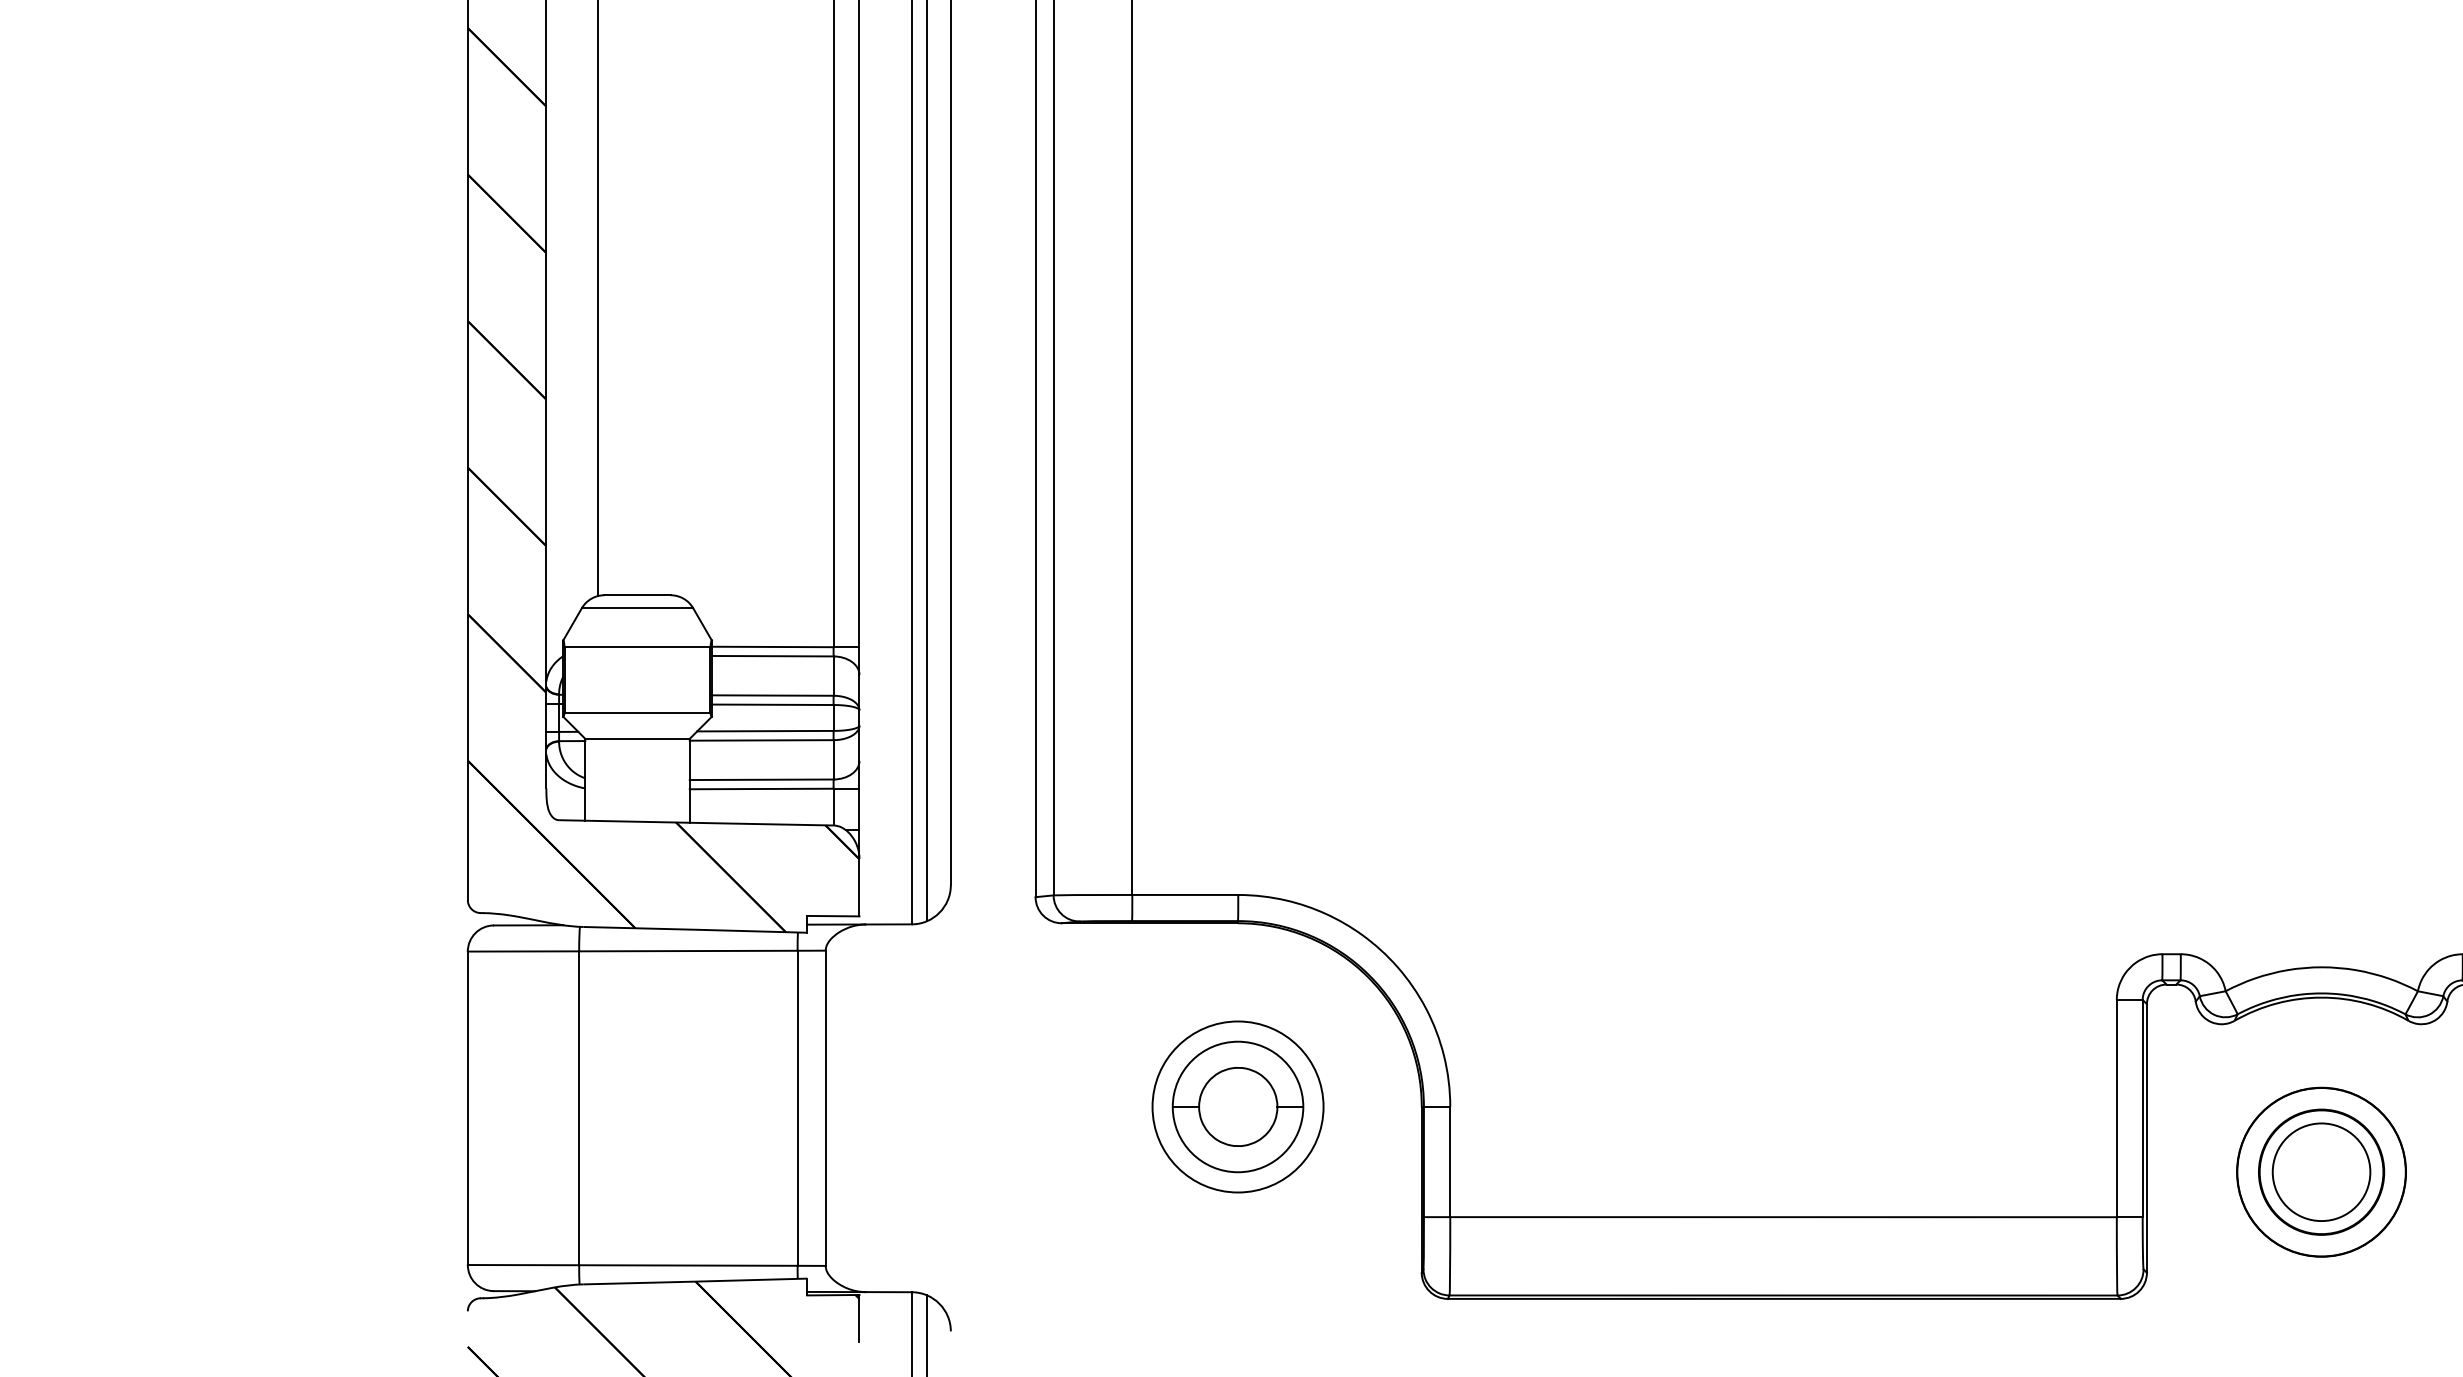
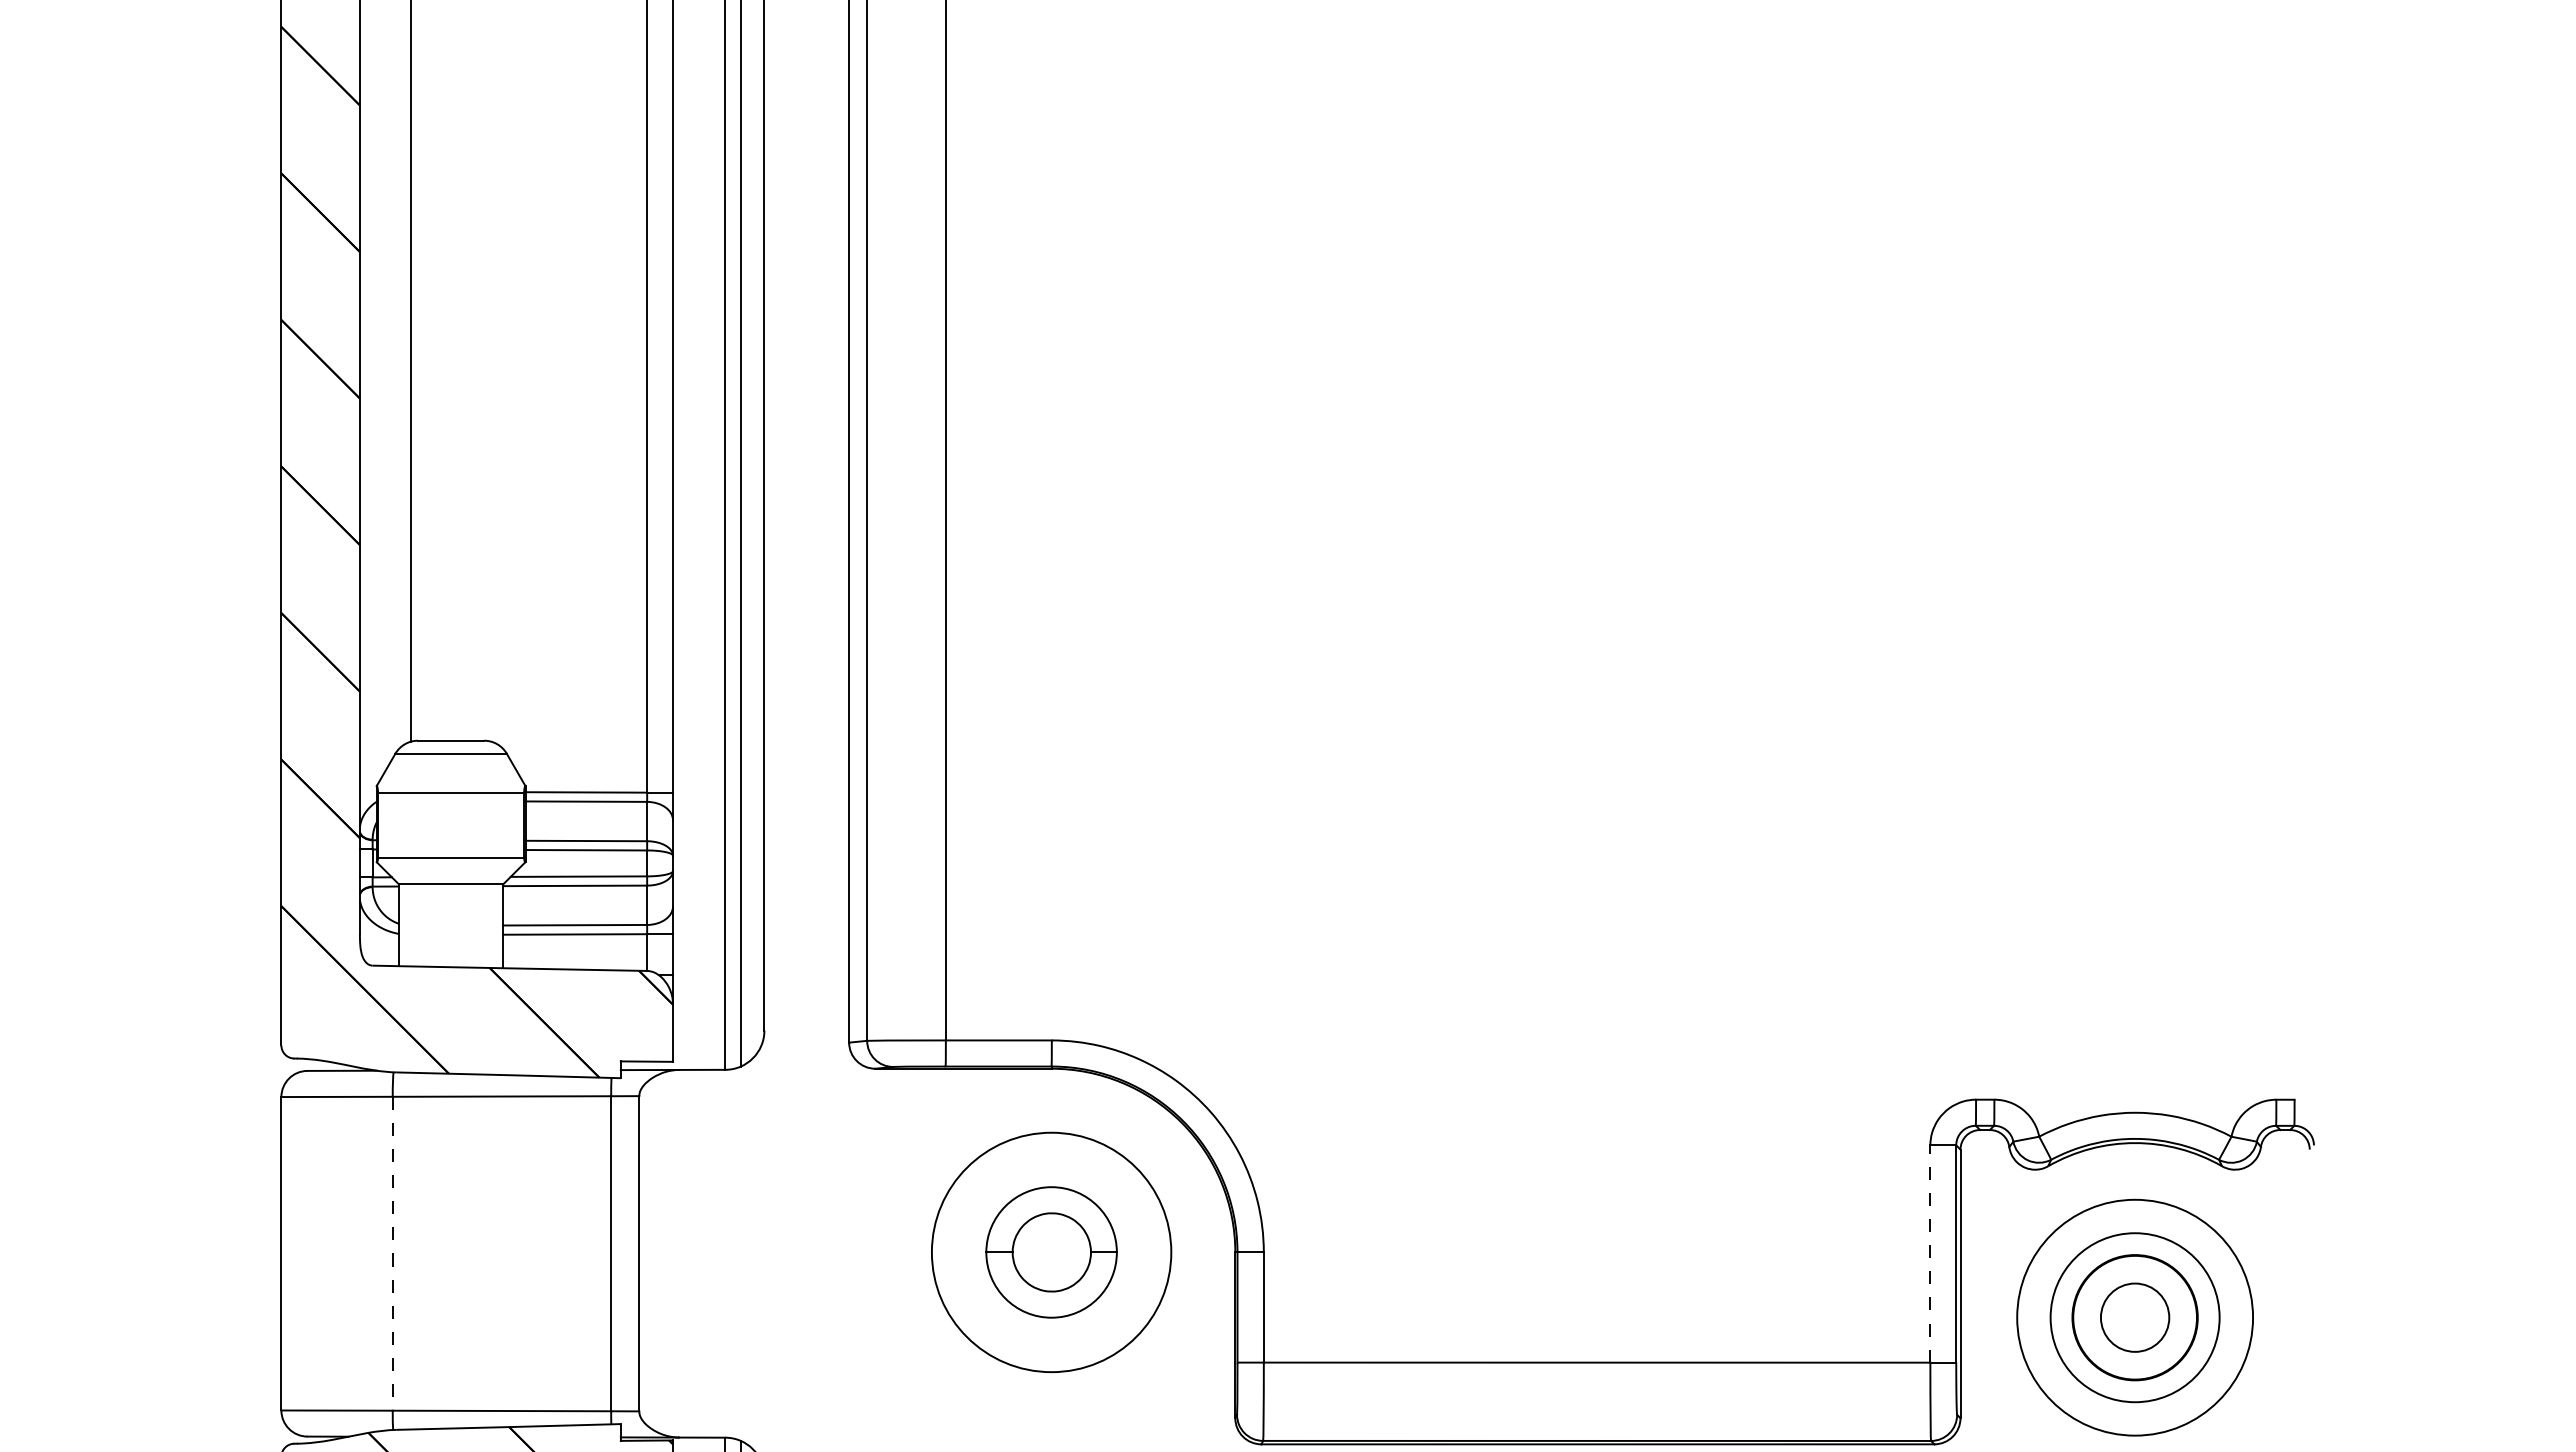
circle: (1237, 1106) -> (1051, 1251), size x1.4
line: (578, 1108) -> (392, 1253), solid -> dashed
line: (2116, 1109) -> (1930, 1254), solid -> dashed
circle: (2320, 1172) -> (2134, 1317), size x0.7
circle: (2320, 1172) -> (2134, 1317), size x1.4

